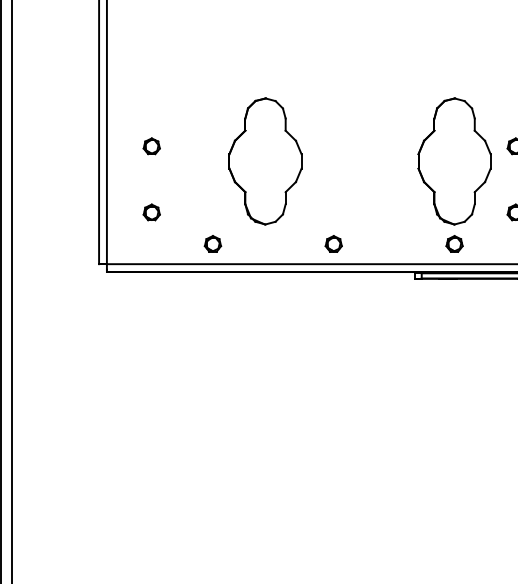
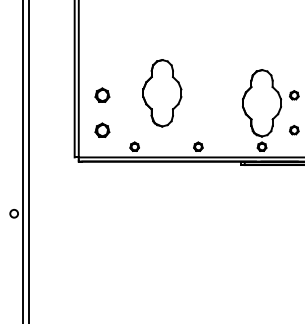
part: (151, 146) -> (102, 95), size x1.6
part: (265, 161) -> (162, 93), moved
part: (151, 211) -> (102, 129), size x1.6

